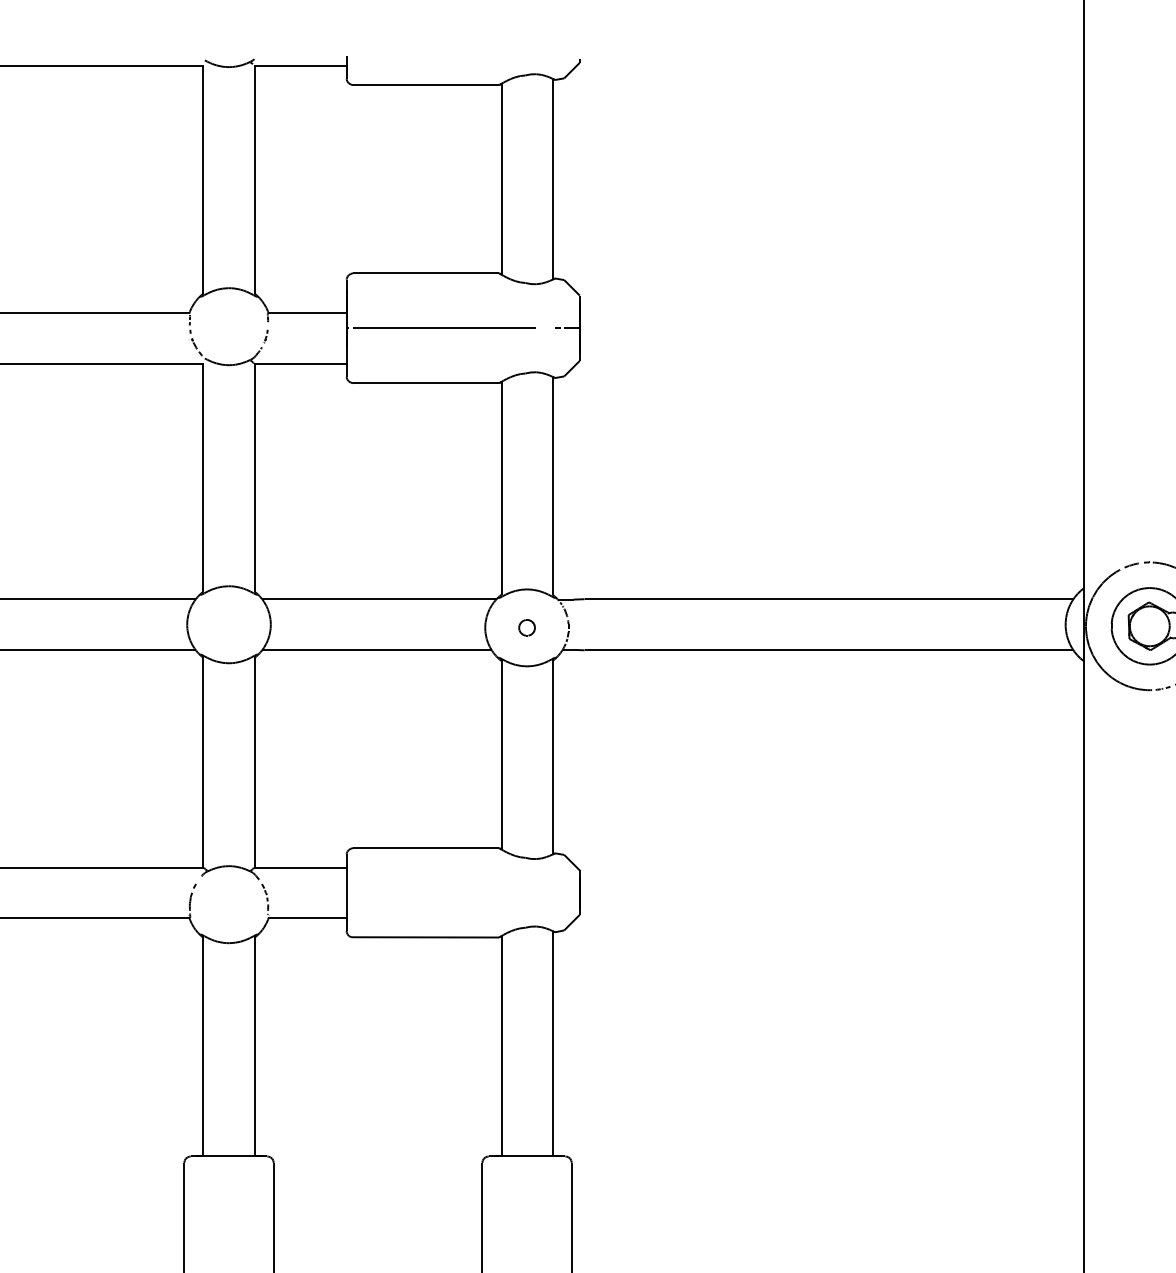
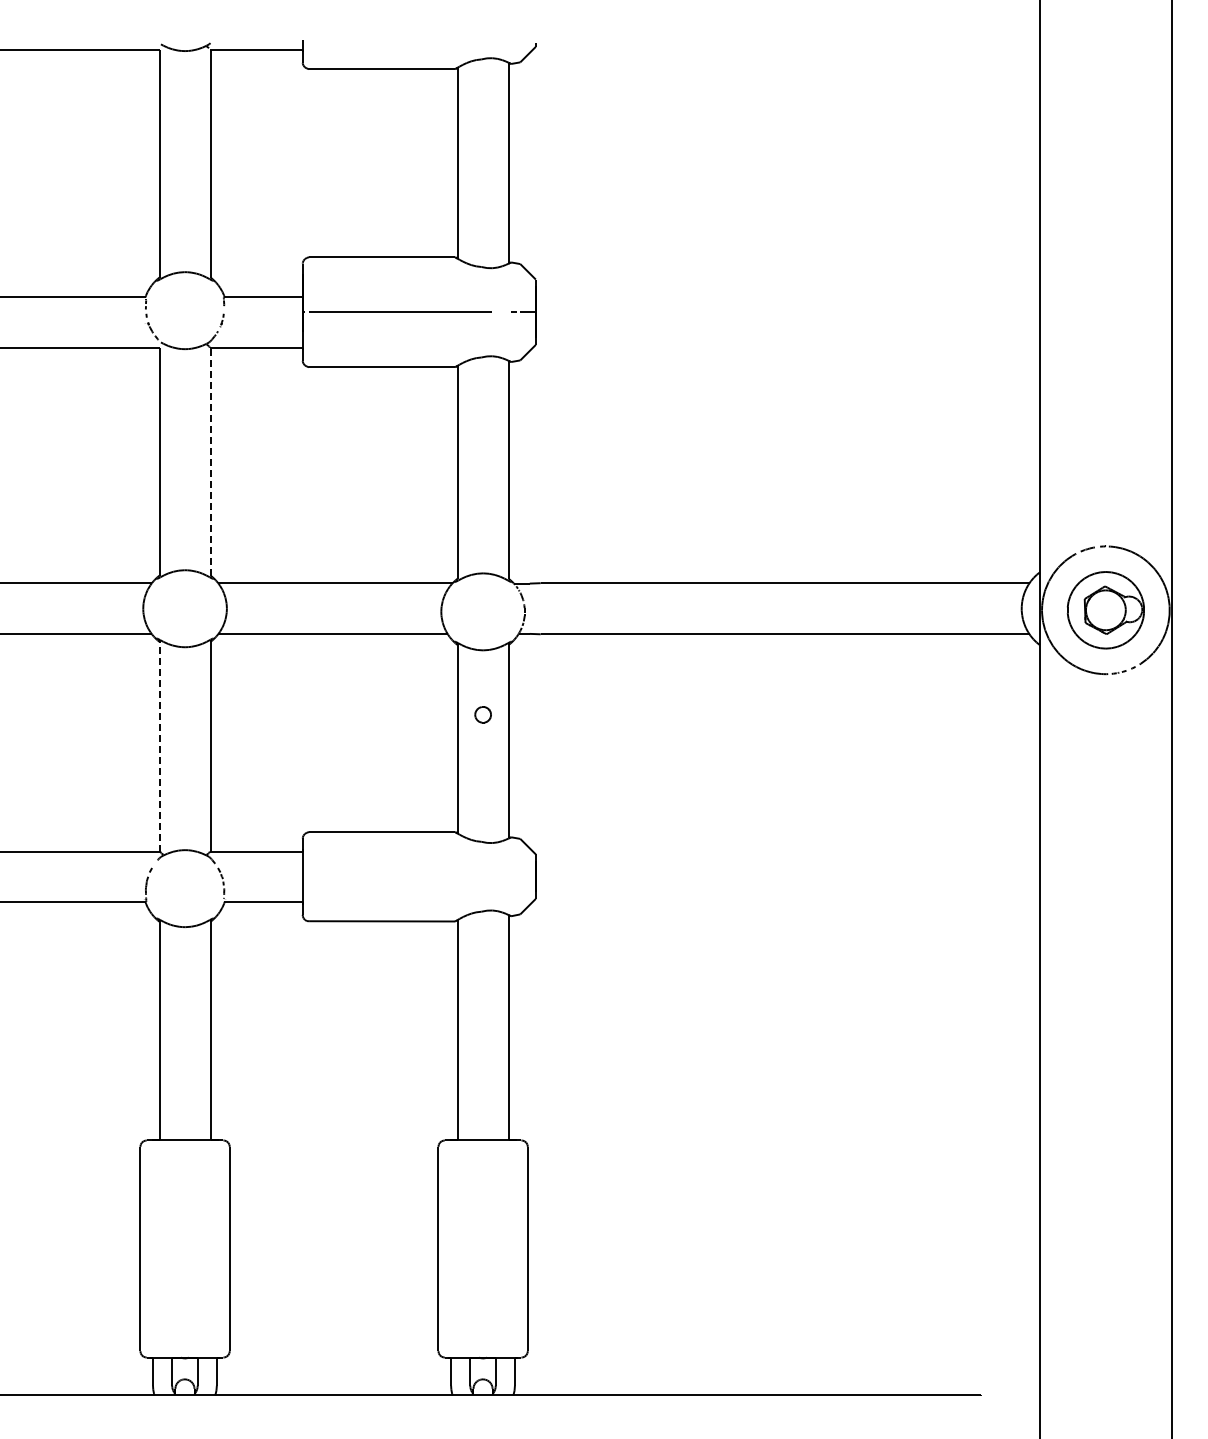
line: (254, 477) -> (210, 461), solid -> dashed
part: (526, 627) -> (482, 714), moved
line: (203, 762) -> (159, 746), solid -> dashed

